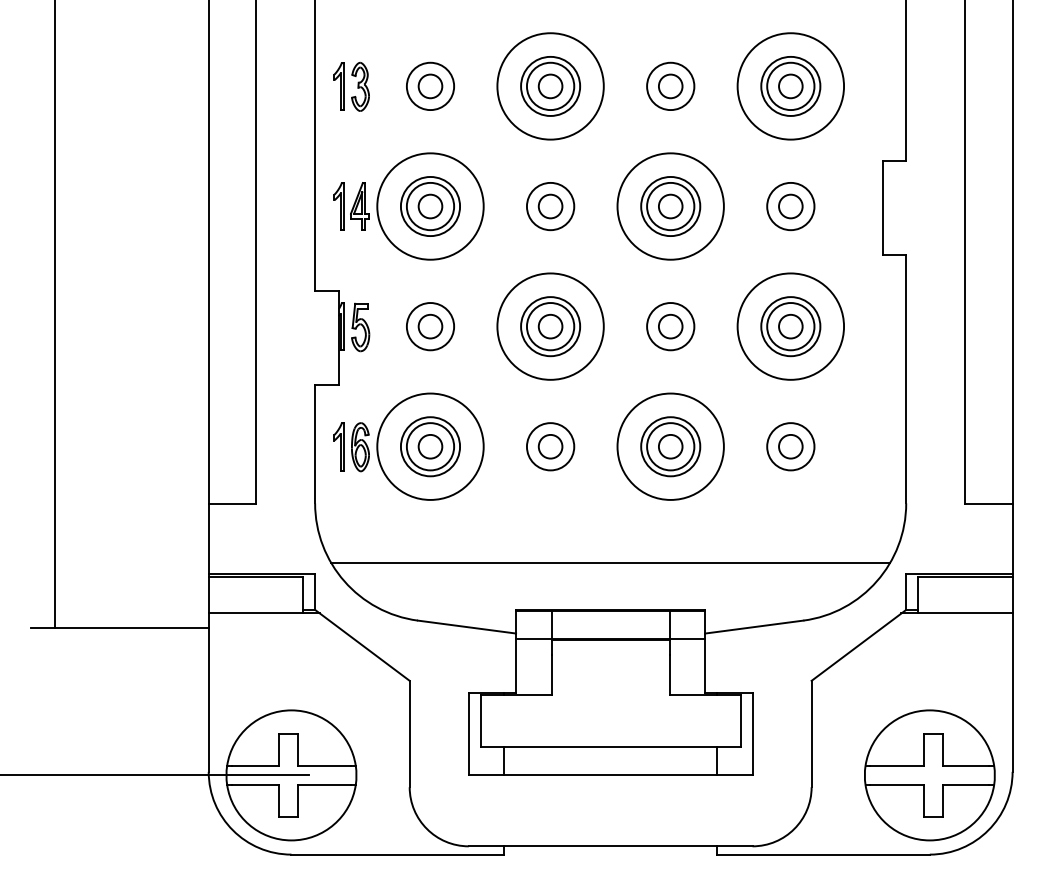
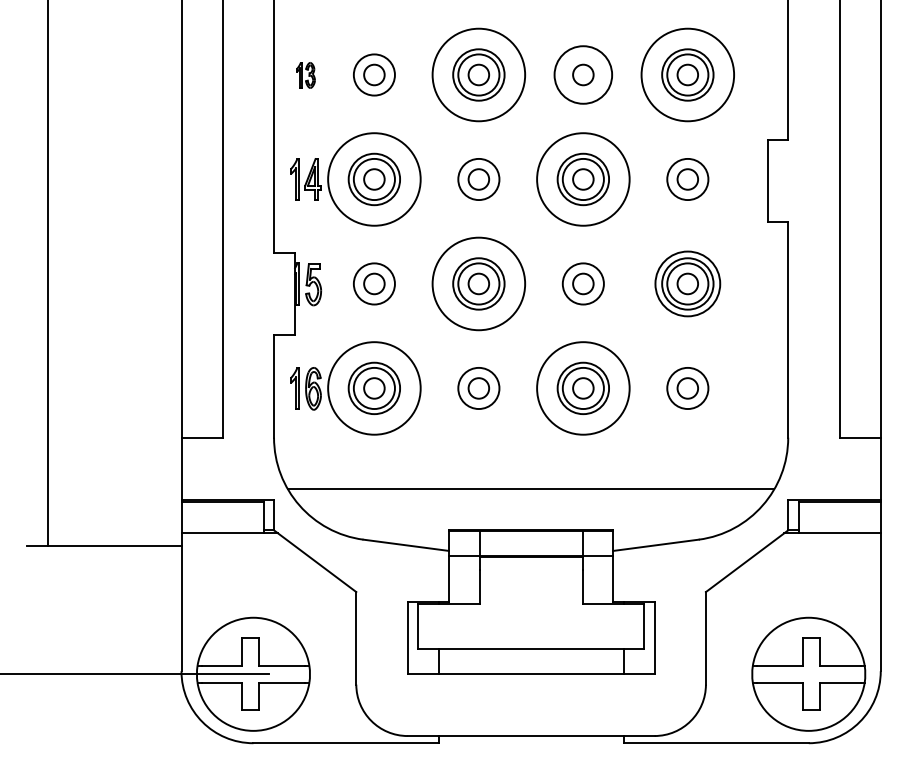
circle: (669, 85) -> (582, 74), size x1.4
part: (351, 86) -> (305, 75), size x0.6
circle: (790, 326) -> (687, 283), size x0.7

